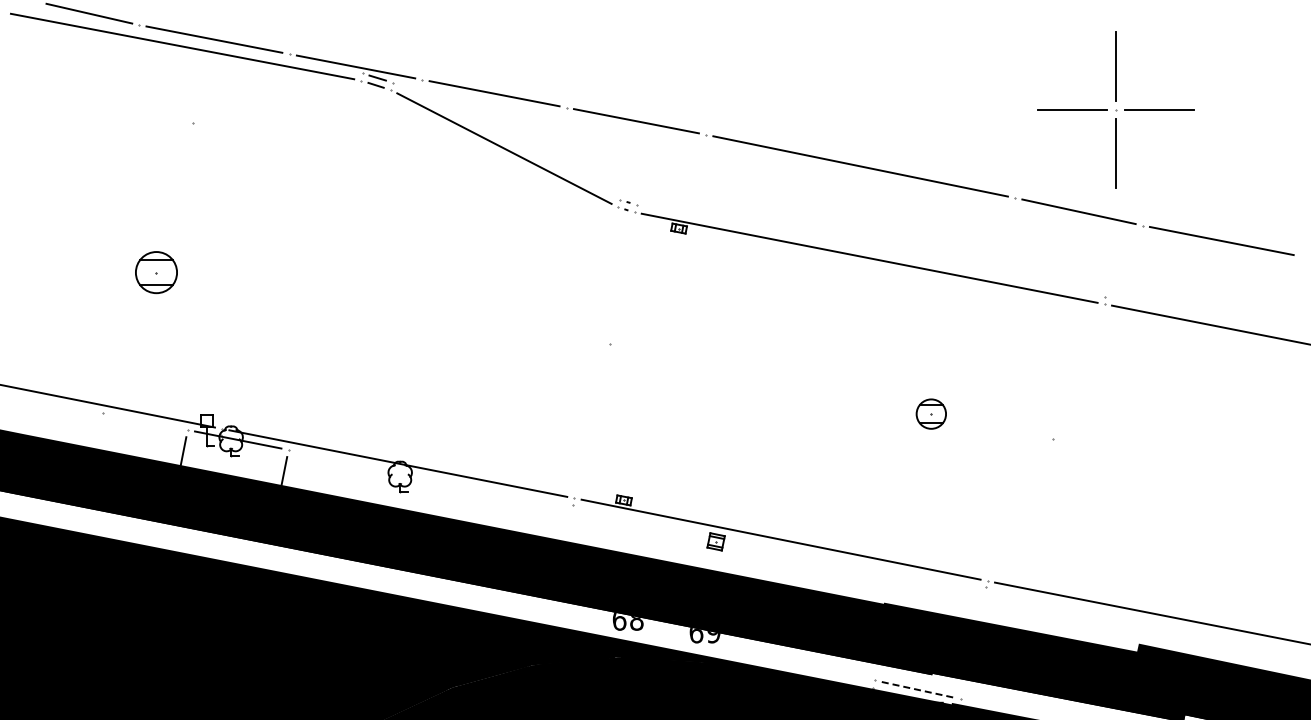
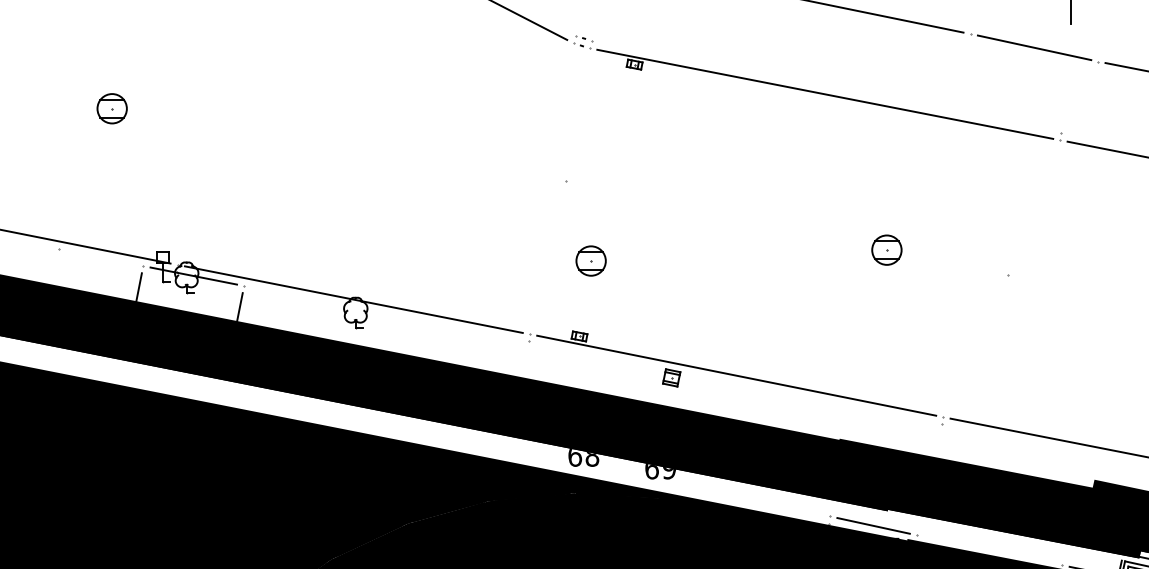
part: (156, 272) -> (112, 108), size x0.71
part: (635, 424) -> (591, 260), added
line: (918, 689) -> (874, 525), dashed -> solid

